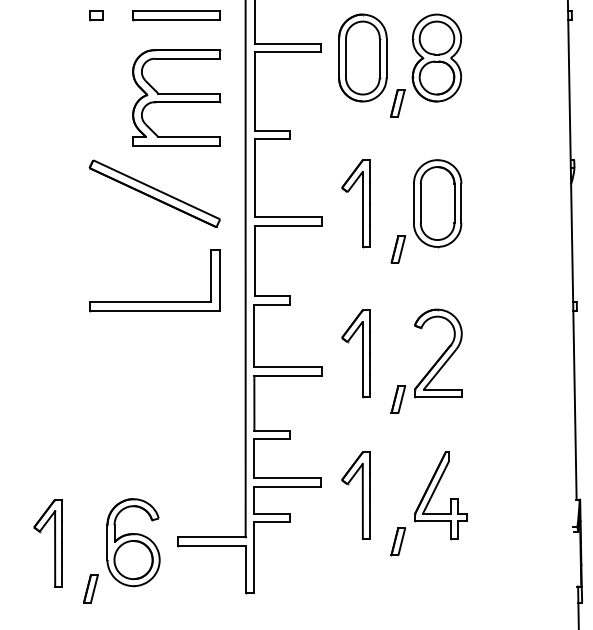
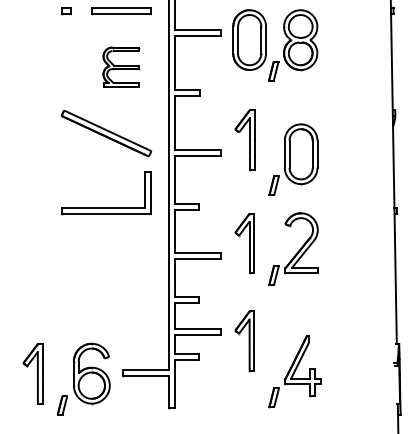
part: (176, 96) -> (121, 66), size x0.6
part: (426, 211) -> (293, 159), moved
part: (427, 503) -> (294, 371), moved

